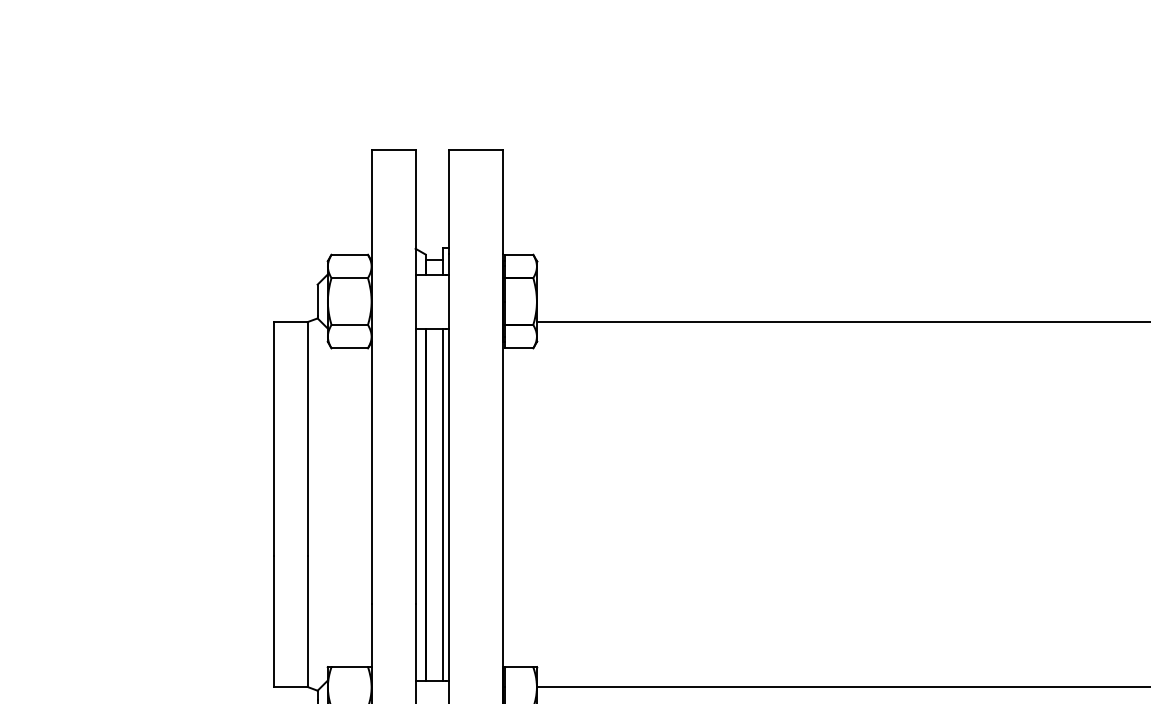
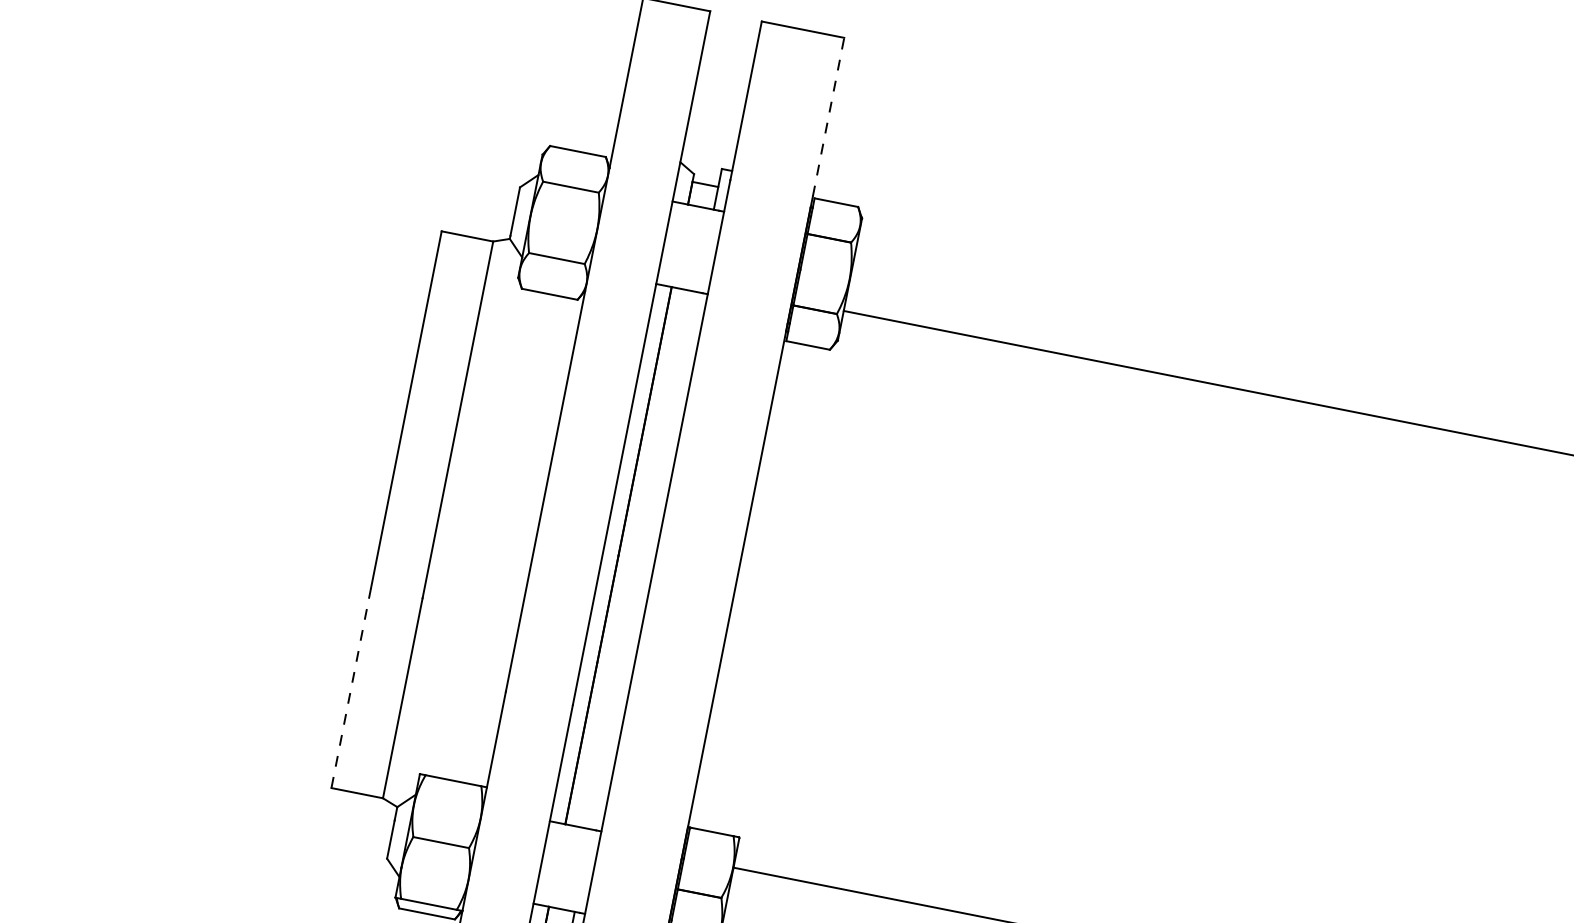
line: (503, 201) -> (828, 116), solid -> dashed
line: (442, 504) -> (644, 560), removed
line: (273, 621) -> (350, 688), solid -> dashed

